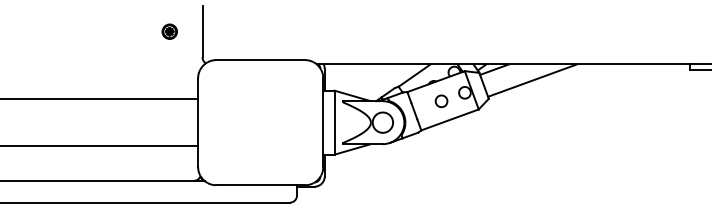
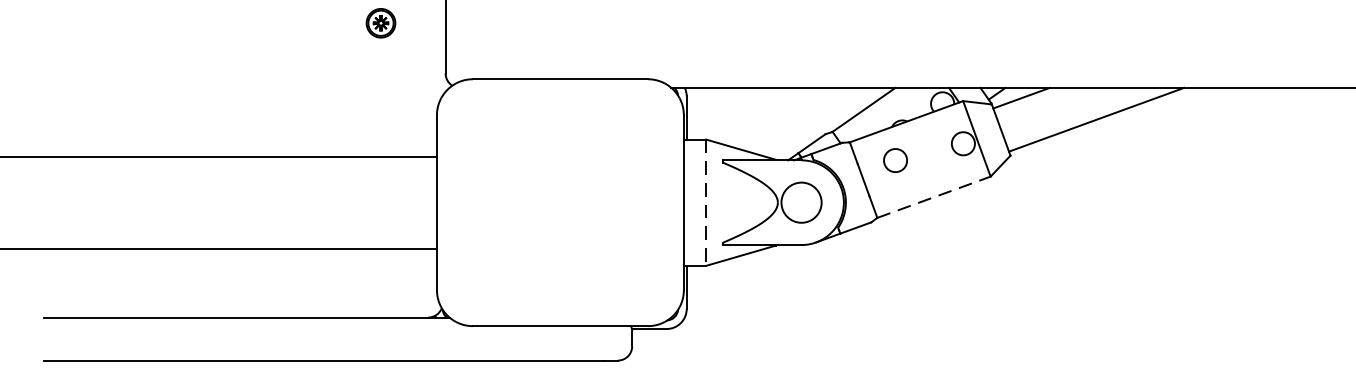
part: (441, 101) -> (895, 160), moved
line: (450, 119) -> (934, 196), solid -> dashed
line: (334, 123) -> (706, 204), solid -> dashed

